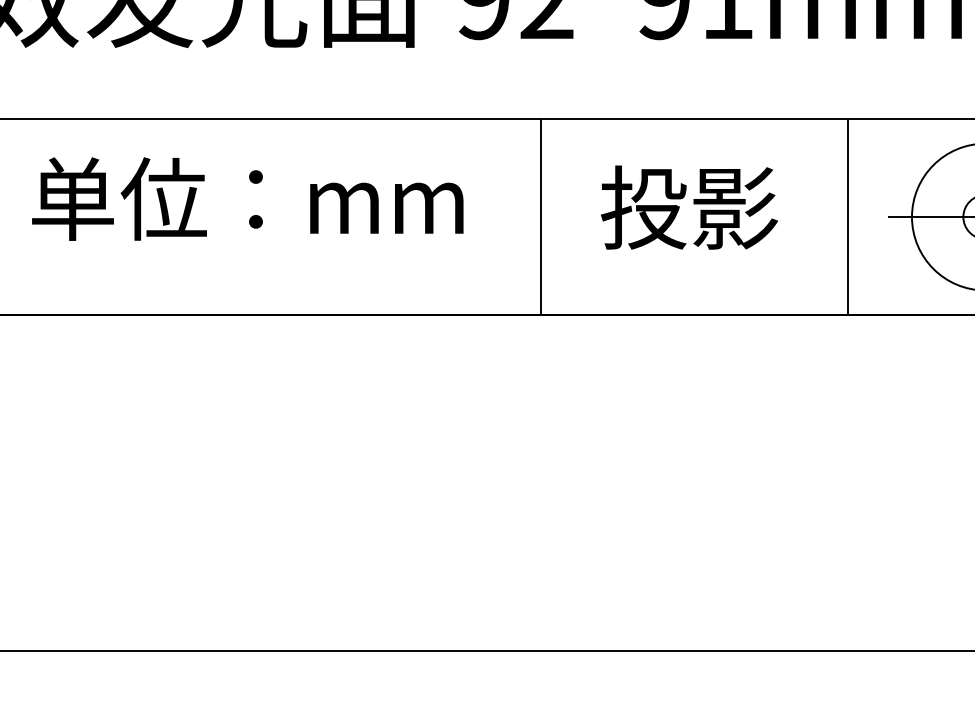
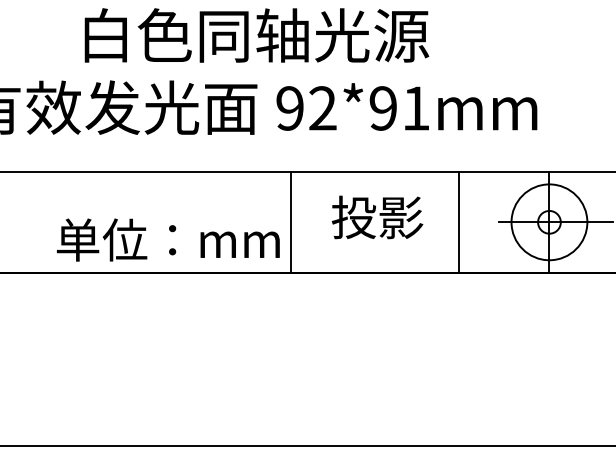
text: (248, 198) -> (168, 239), moved
text: (689, 207) -> (377, 217), moved
line: (542, 215) -> (291, 221), moved
line: (848, 215) -> (459, 221), moved

